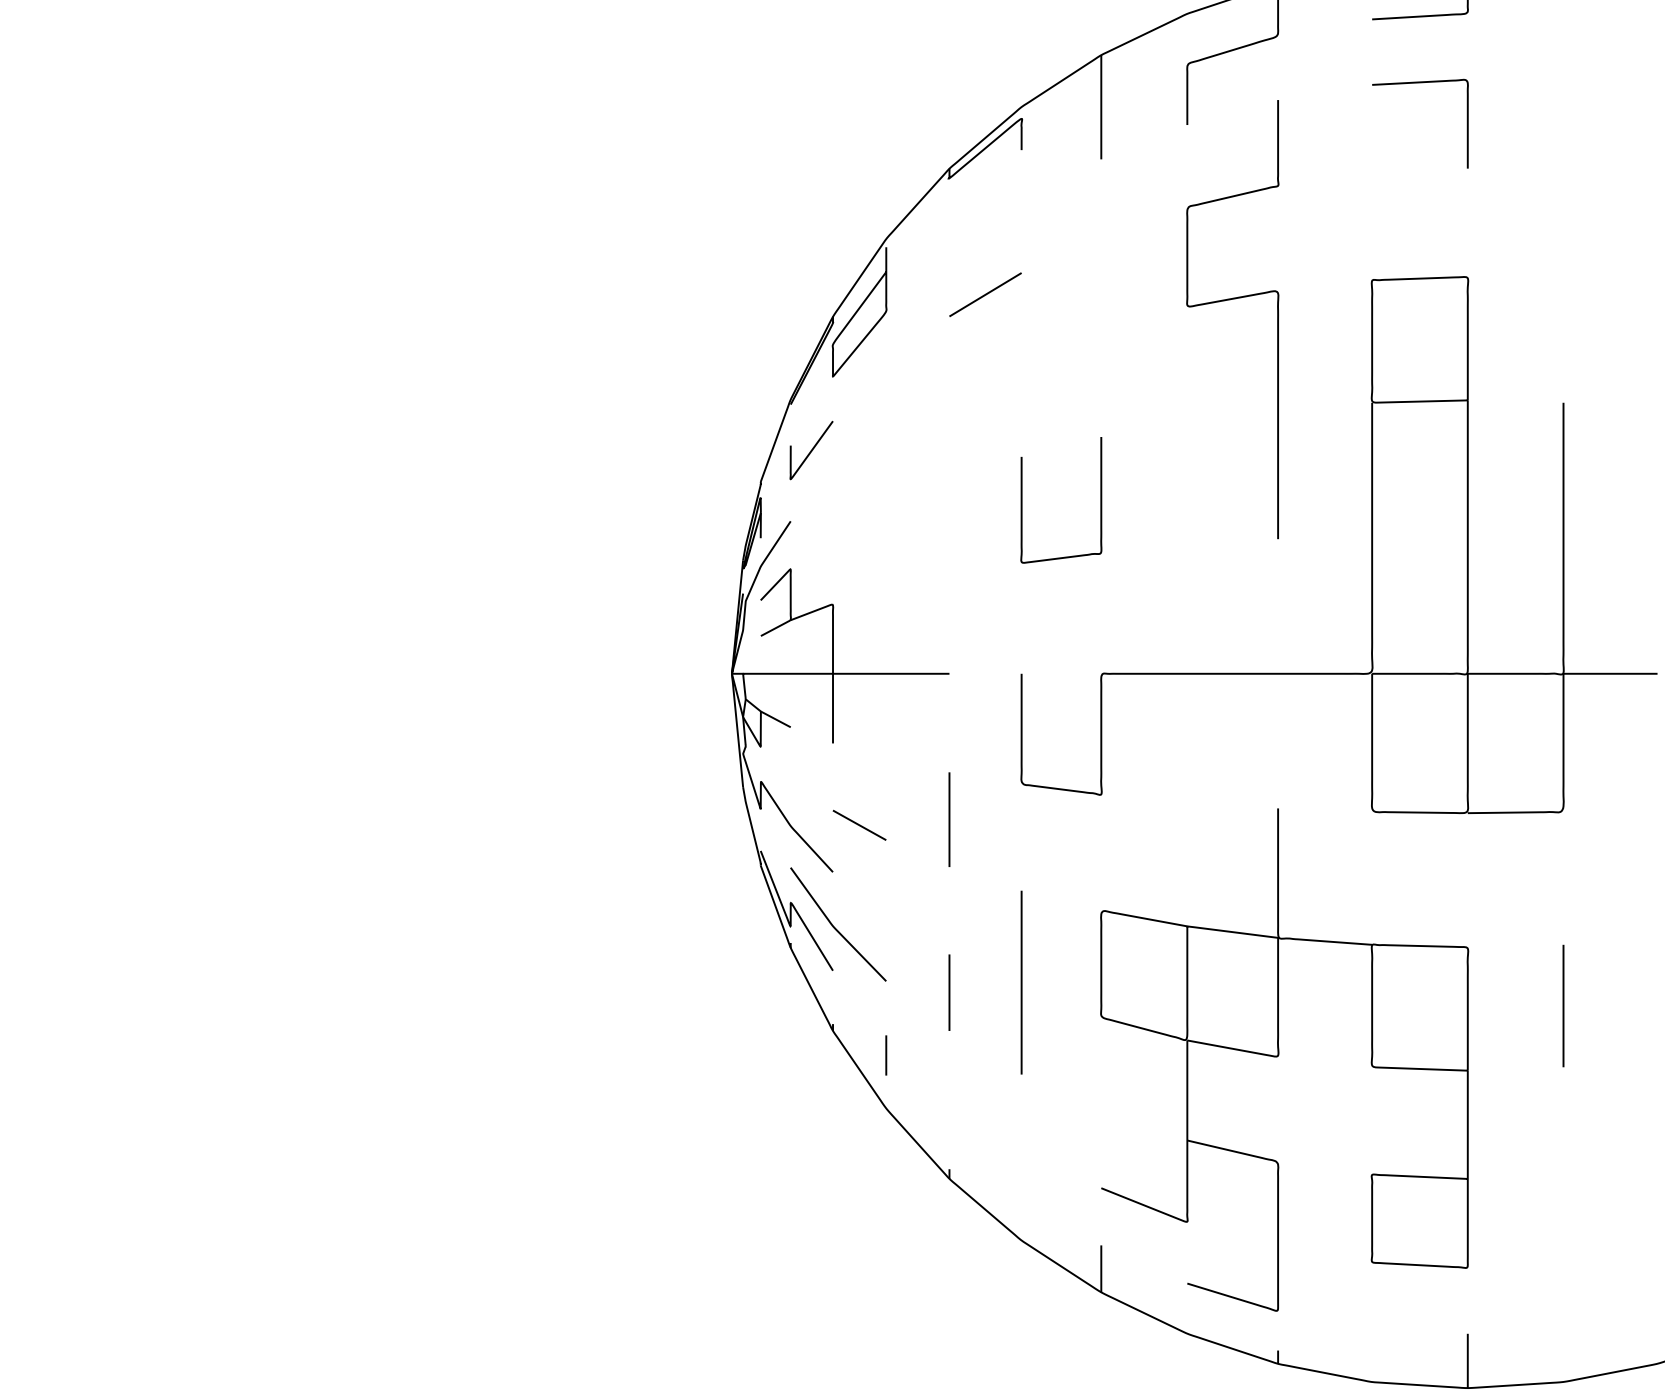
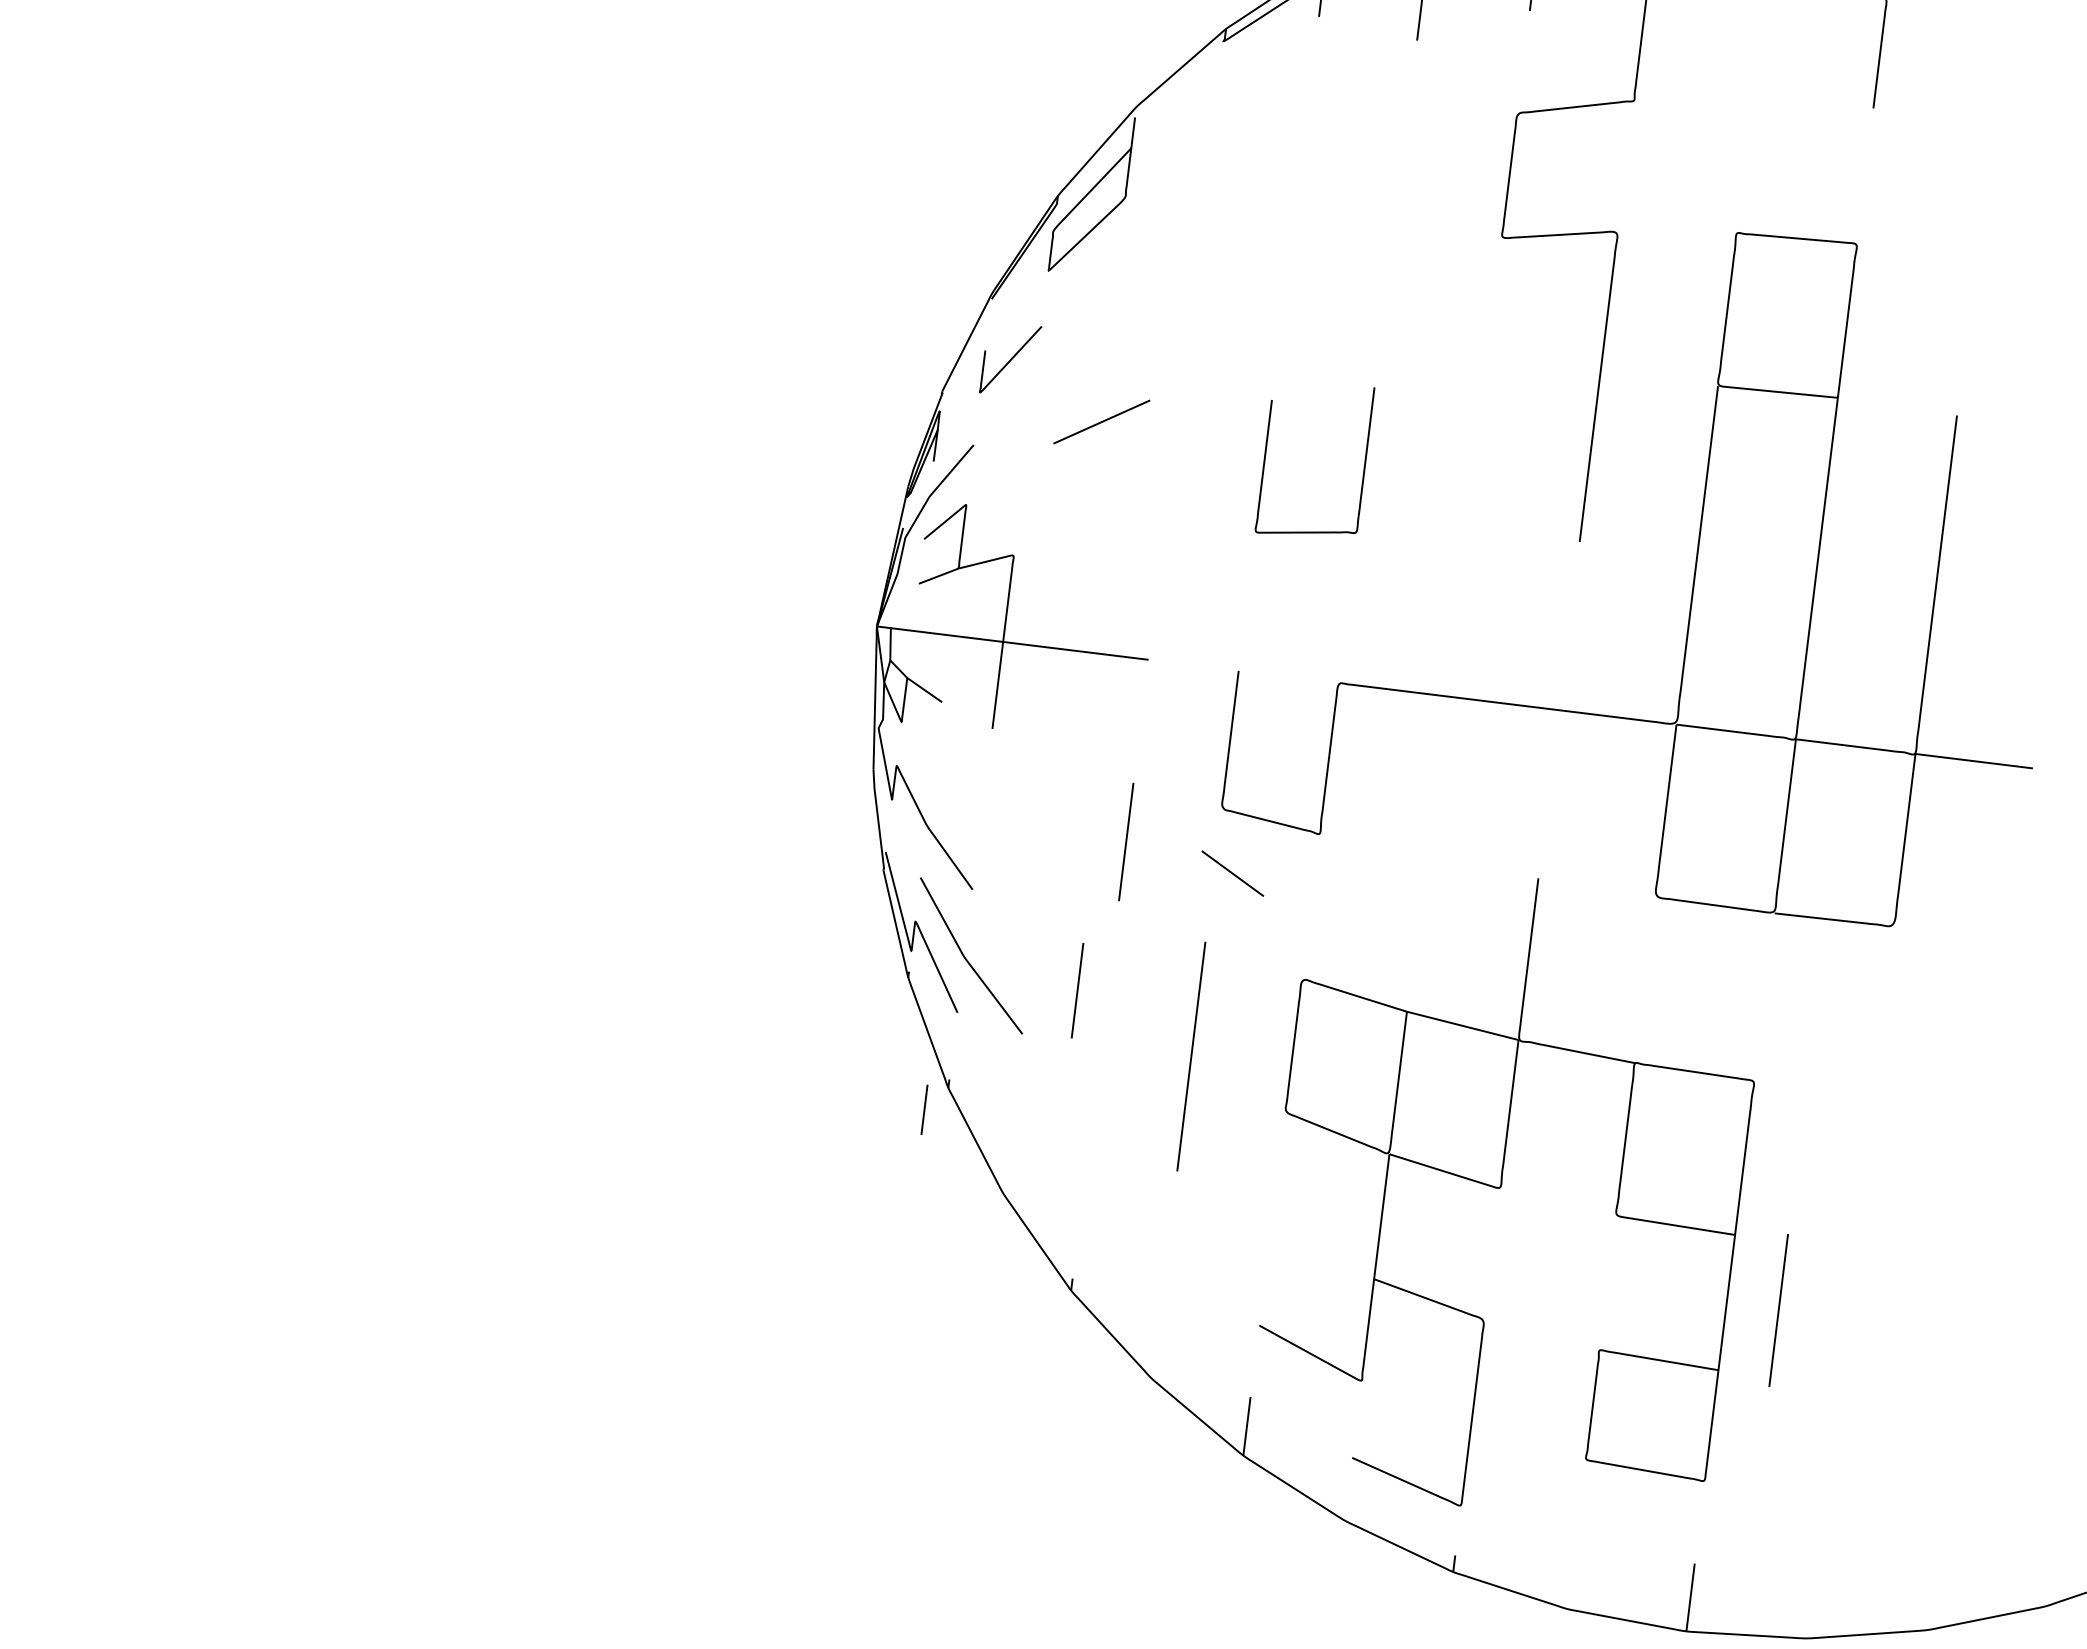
line: (985, 294) -> (1101, 421), moved
line: (859, 824) -> (1232, 872), moved
line: (949, 992) -> (1077, 990), moved
line: (1563, 1005) -> (1778, 1309), moved
line: (886, 1055) -> (924, 1109), moved

